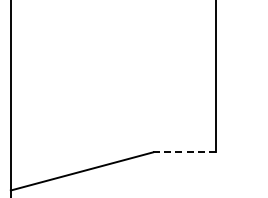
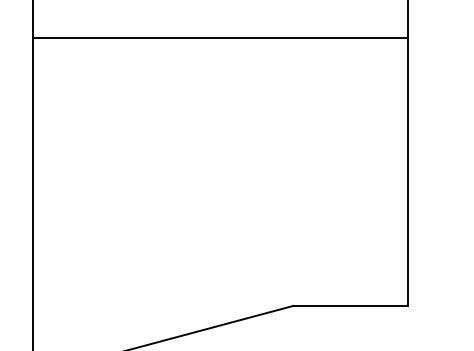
line: (112, 6) -> (219, 38), added
line: (184, 152) -> (350, 306), dashed -> solid

